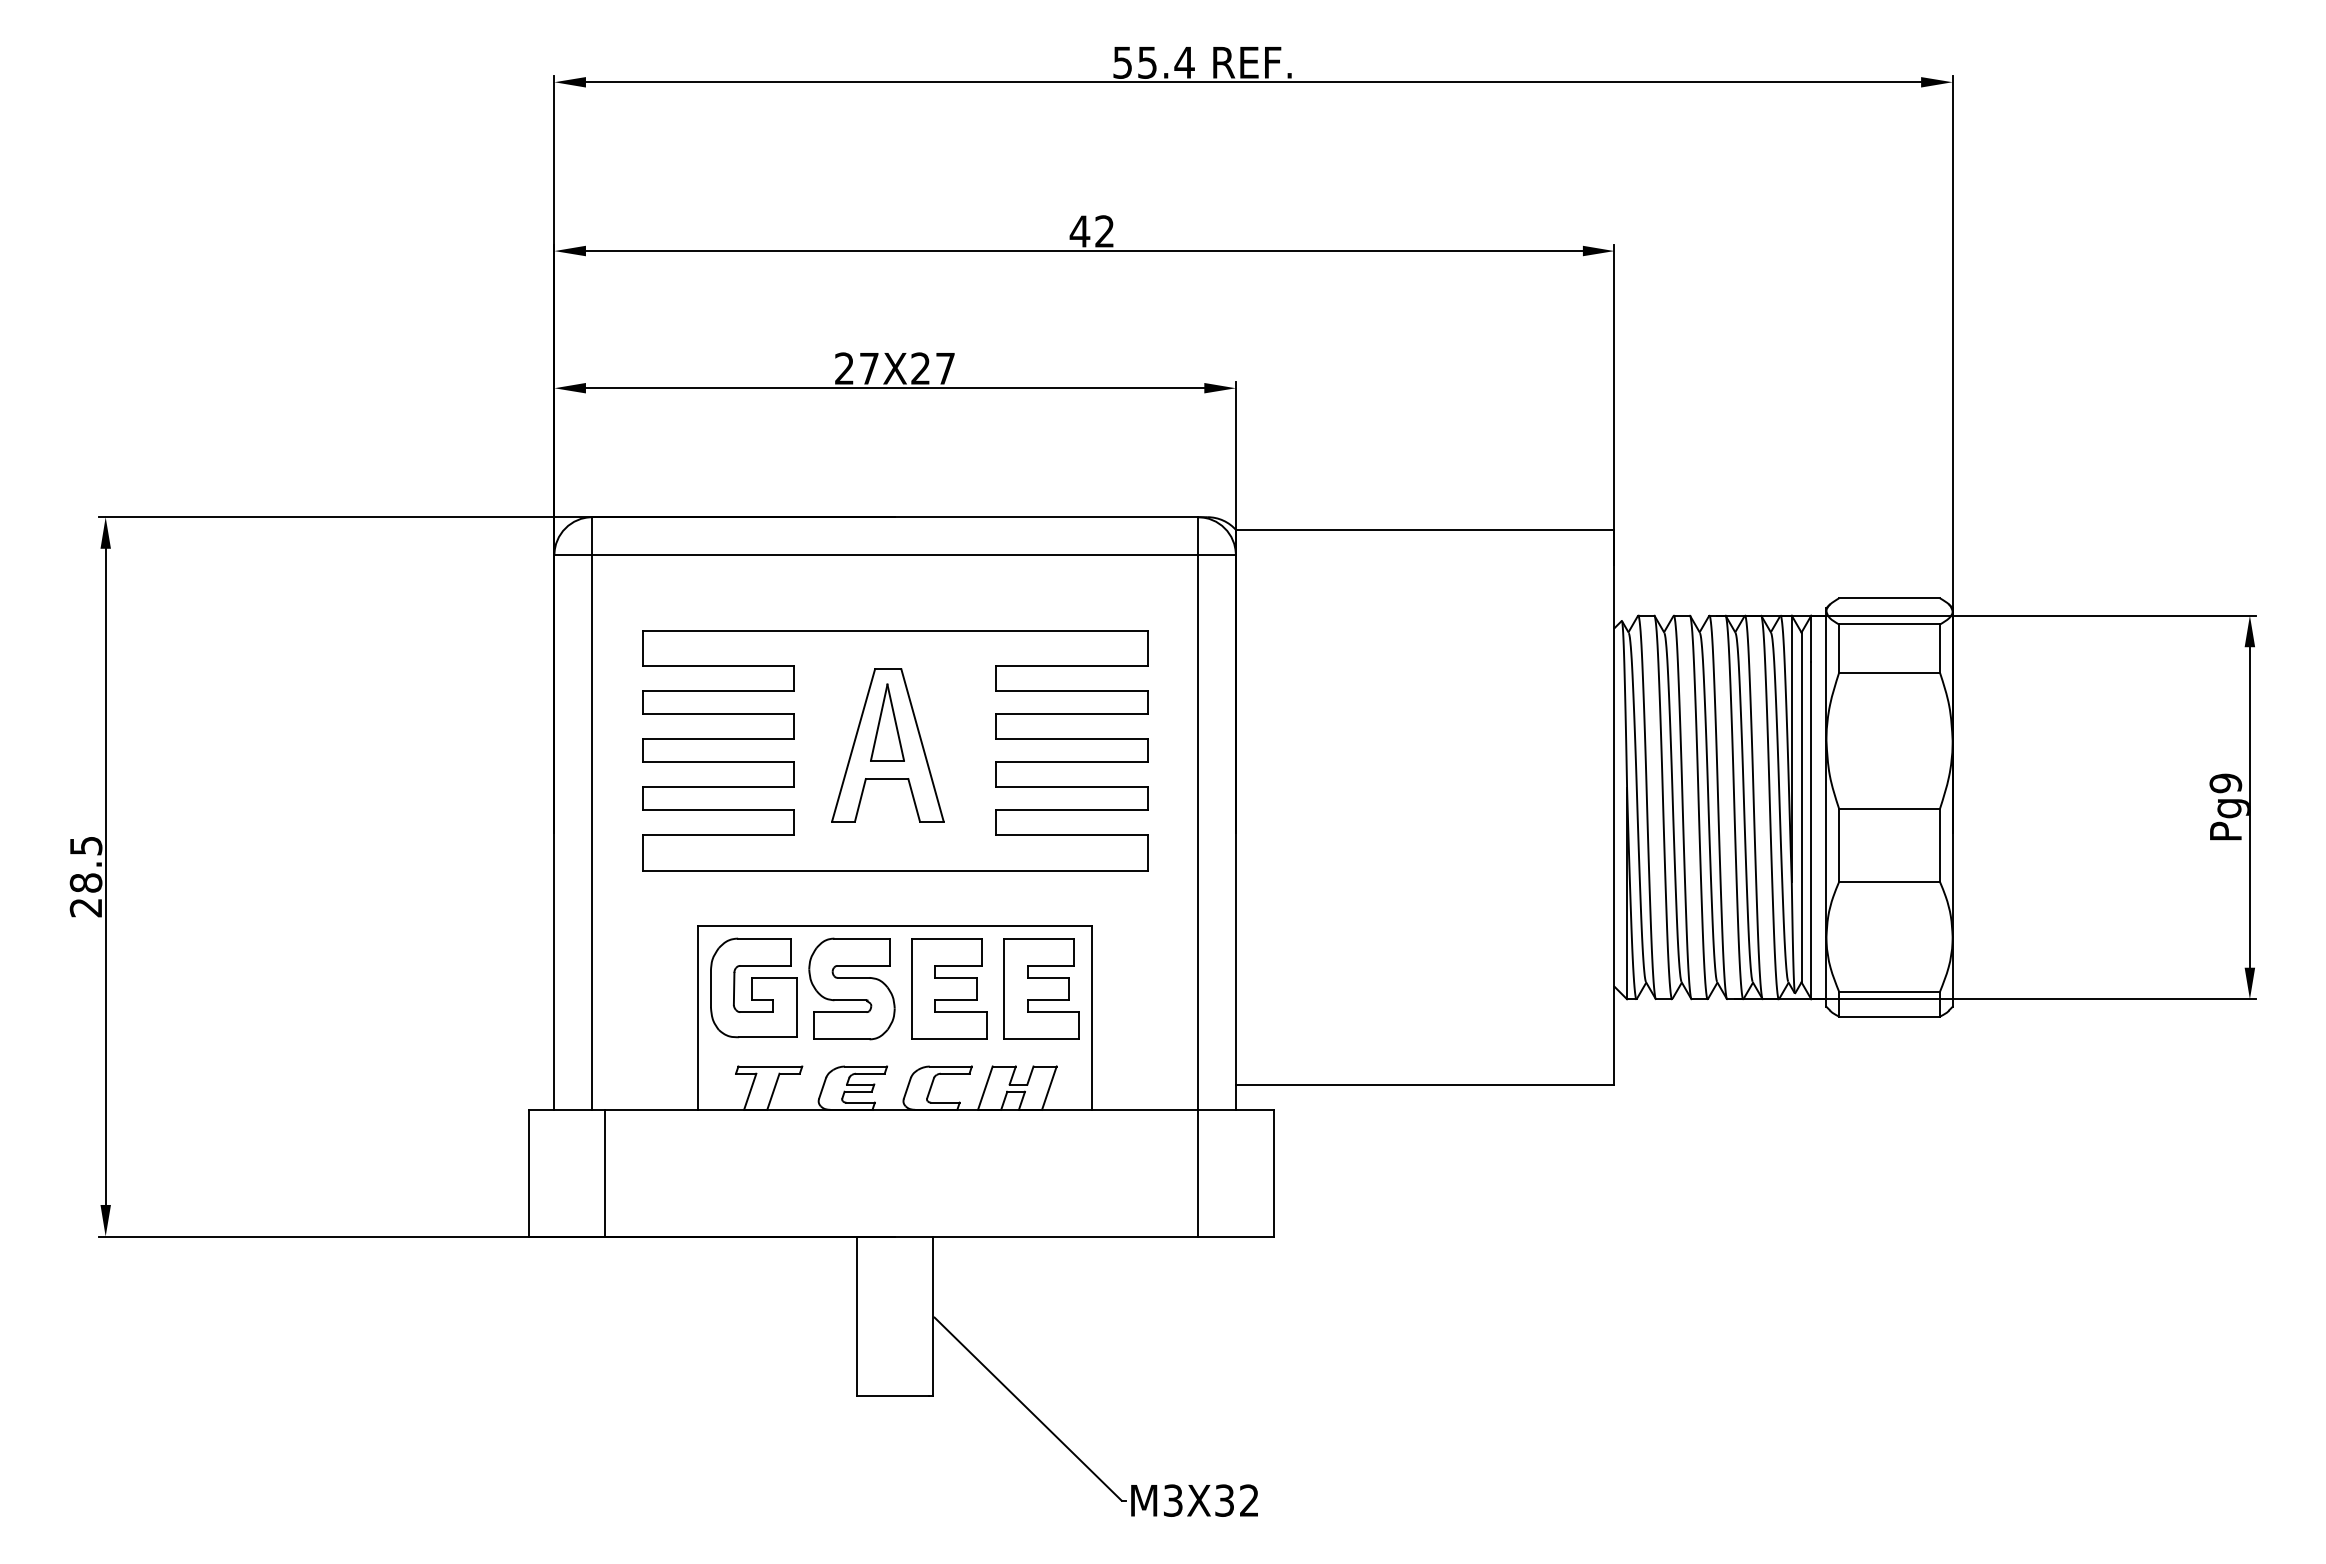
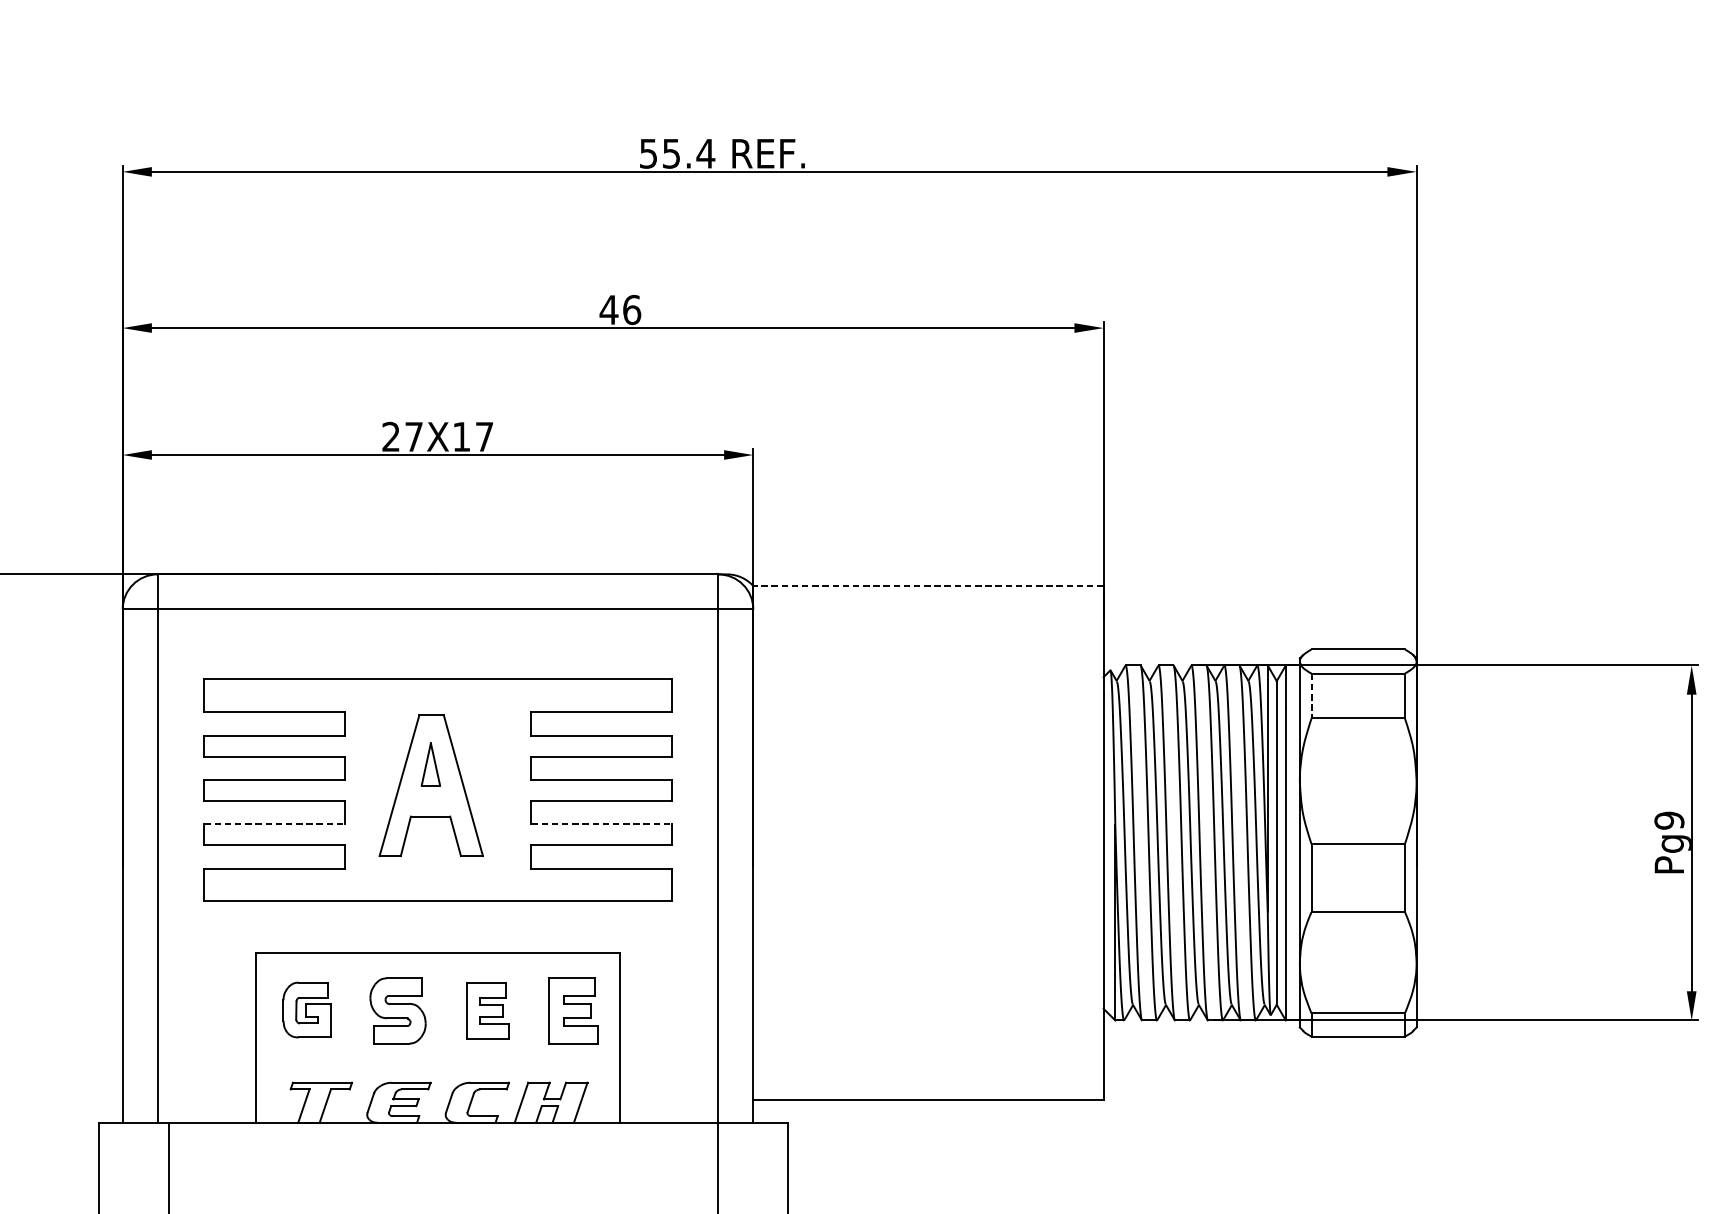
text: (1104, 231) -> (631, 309), 42 -> 46
text: (920, 368) -> (461, 436), 27X27 -> 27X17
line: (1424, 529) -> (927, 585), solid -> dashed
line: (1839, 649) -> (1311, 696), solid -> dashed
part: (887, 722) -> (430, 764), size x0.6
line: (718, 787) -> (274, 824), solid -> dashed
line: (1071, 787) -> (601, 824), solid -> dashed
part: (753, 987) -> (306, 1009), size x0.6
part: (851, 988) -> (397, 1010), size x0.7
part: (949, 988) -> (488, 1010), size x0.6
part: (1041, 988) -> (573, 1010), size x0.7

